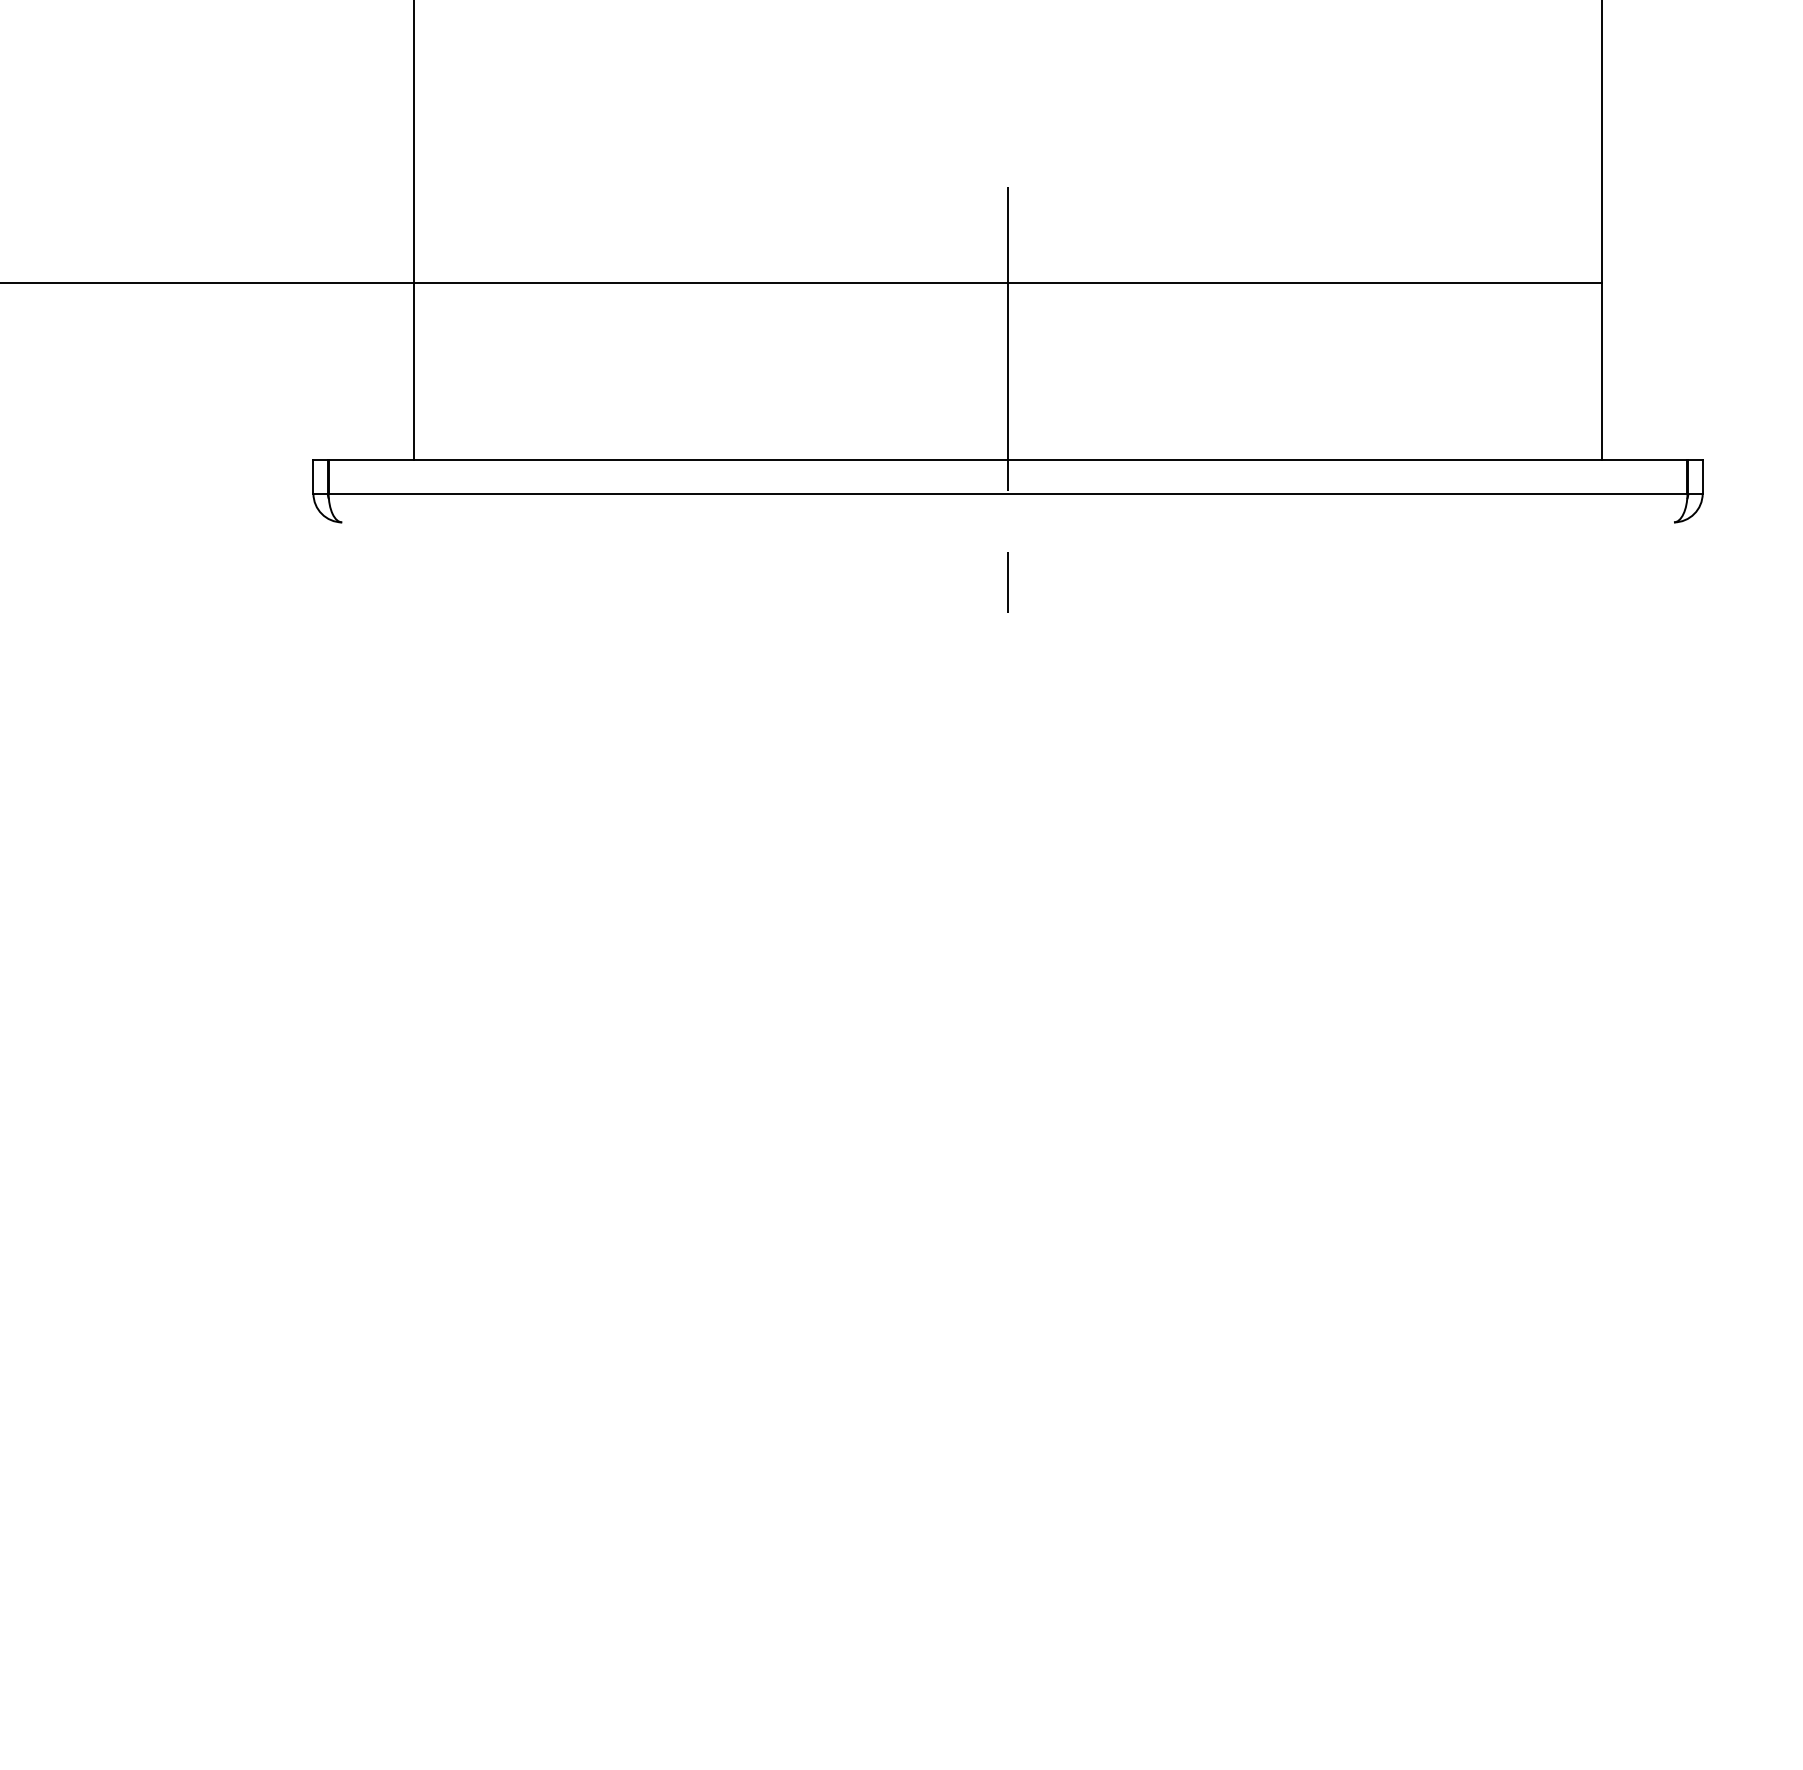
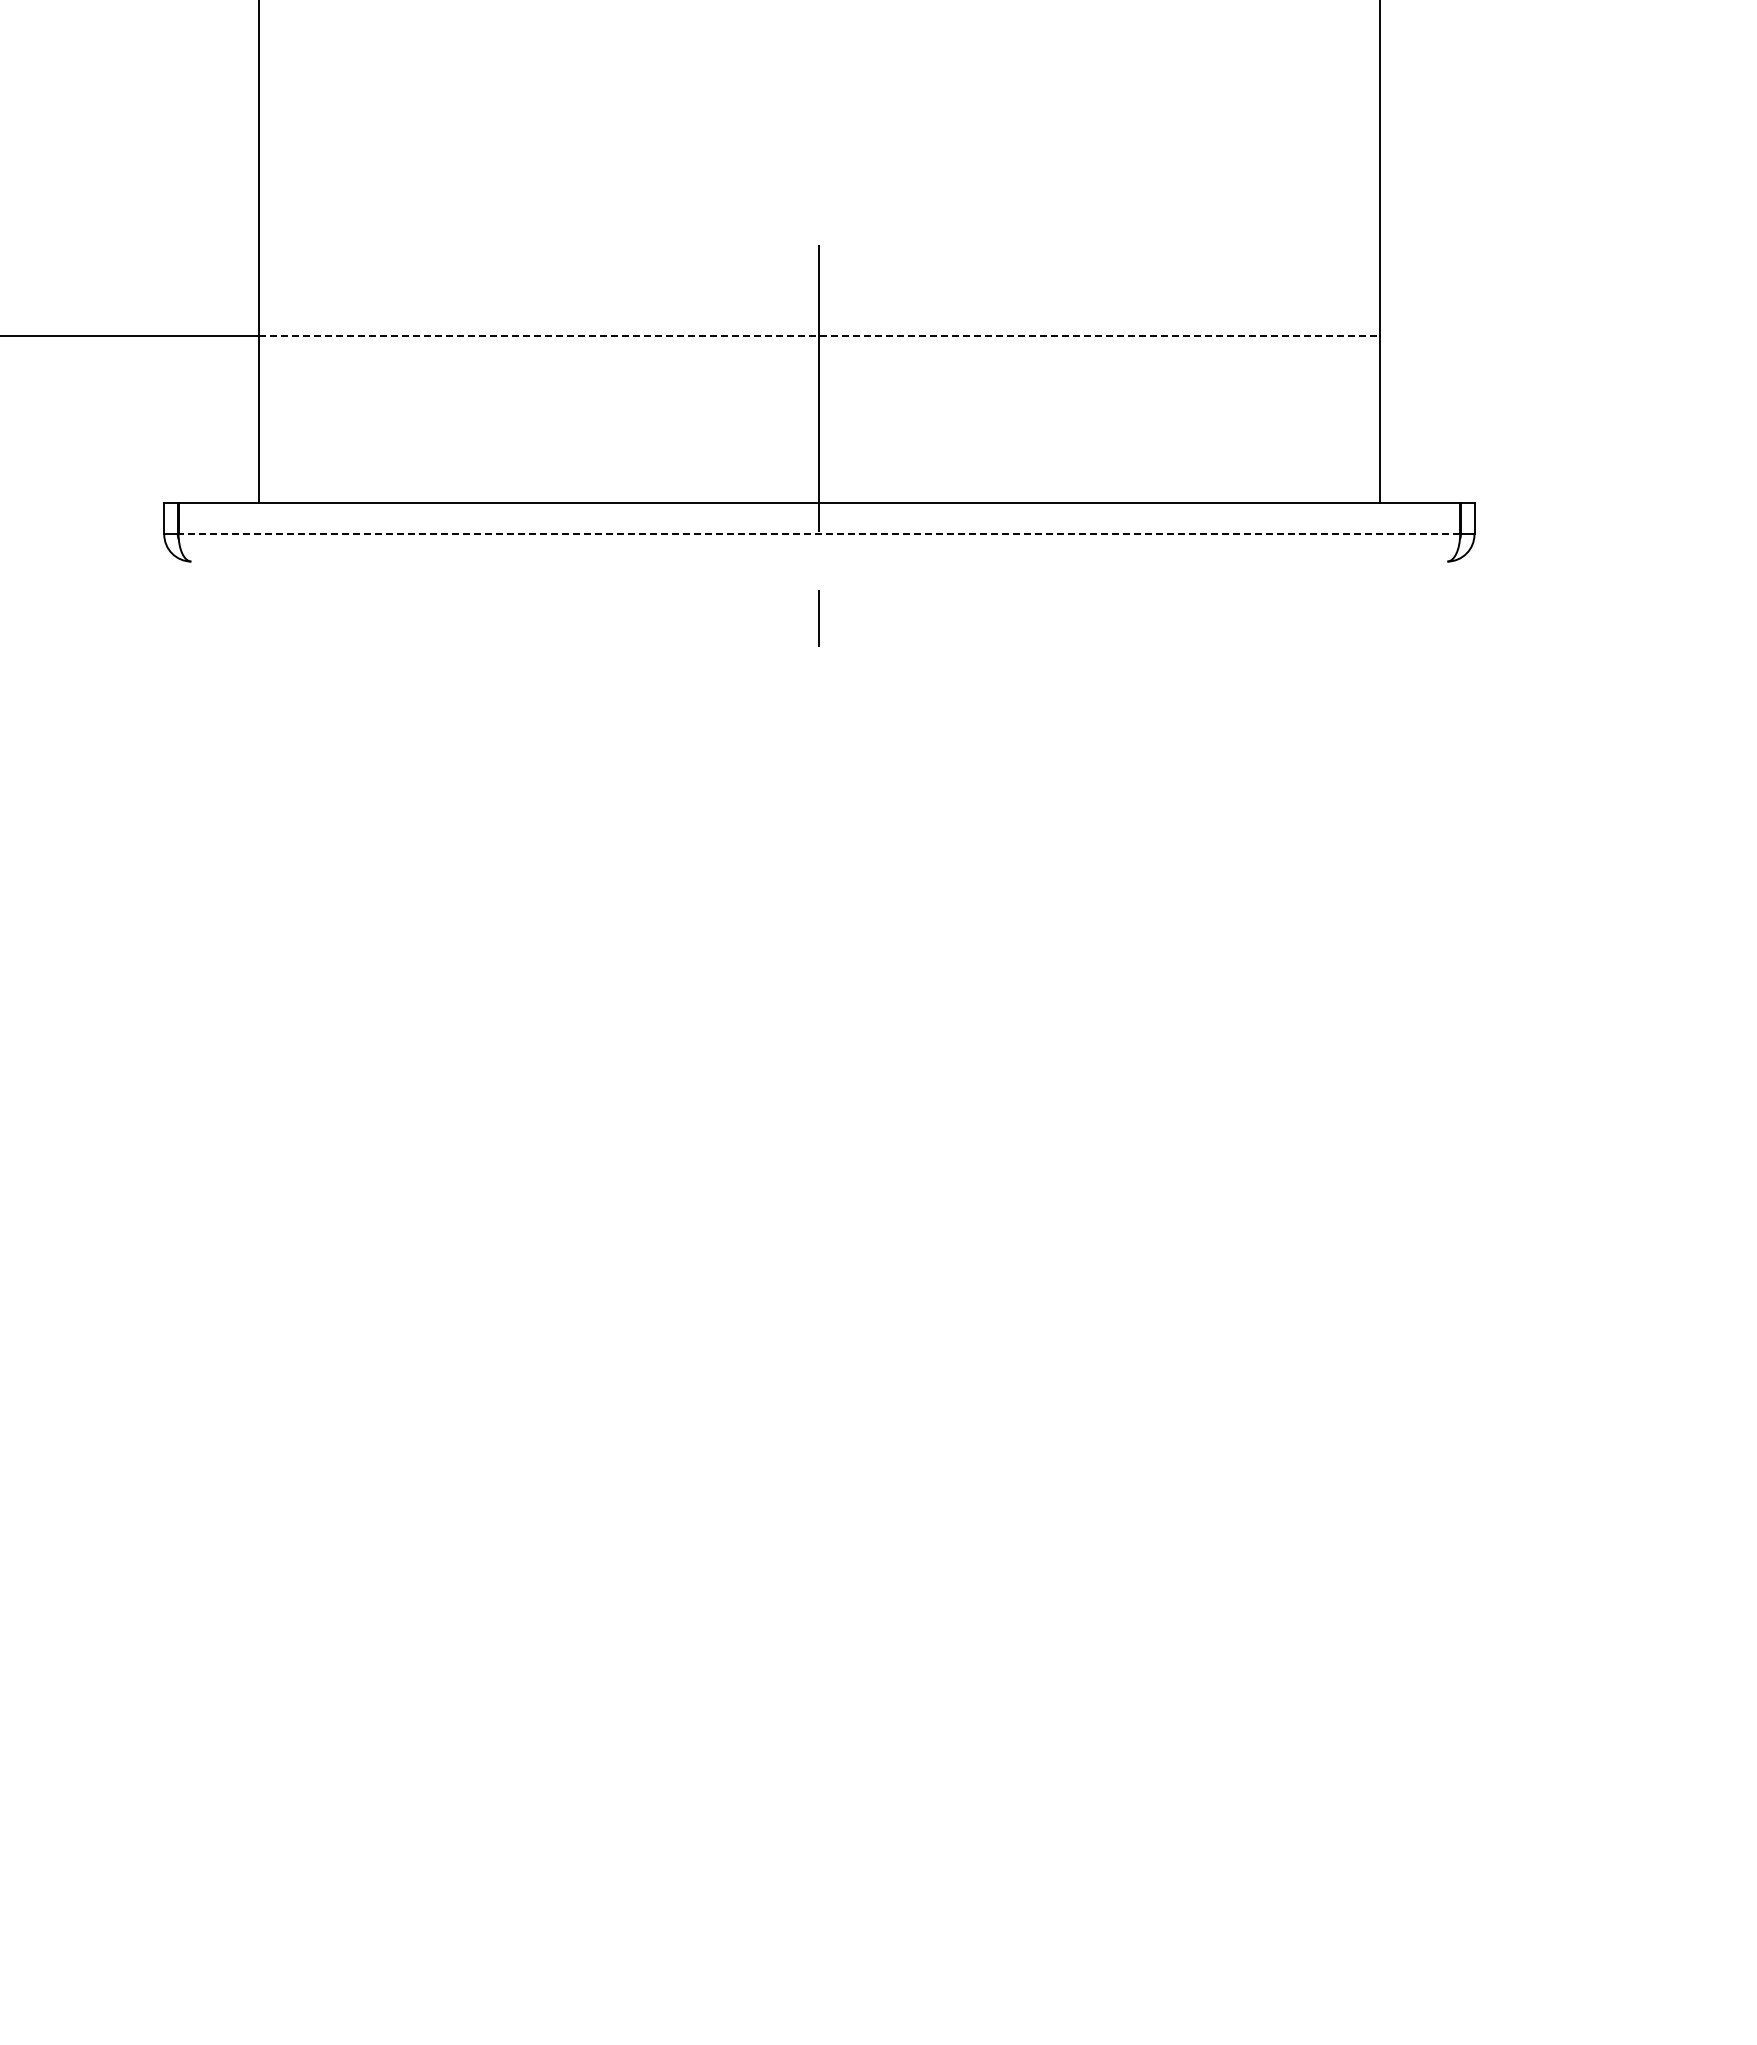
line: (1008, 282) -> (819, 335), solid -> dashed
line: (1008, 493) -> (819, 534), solid -> dashed

